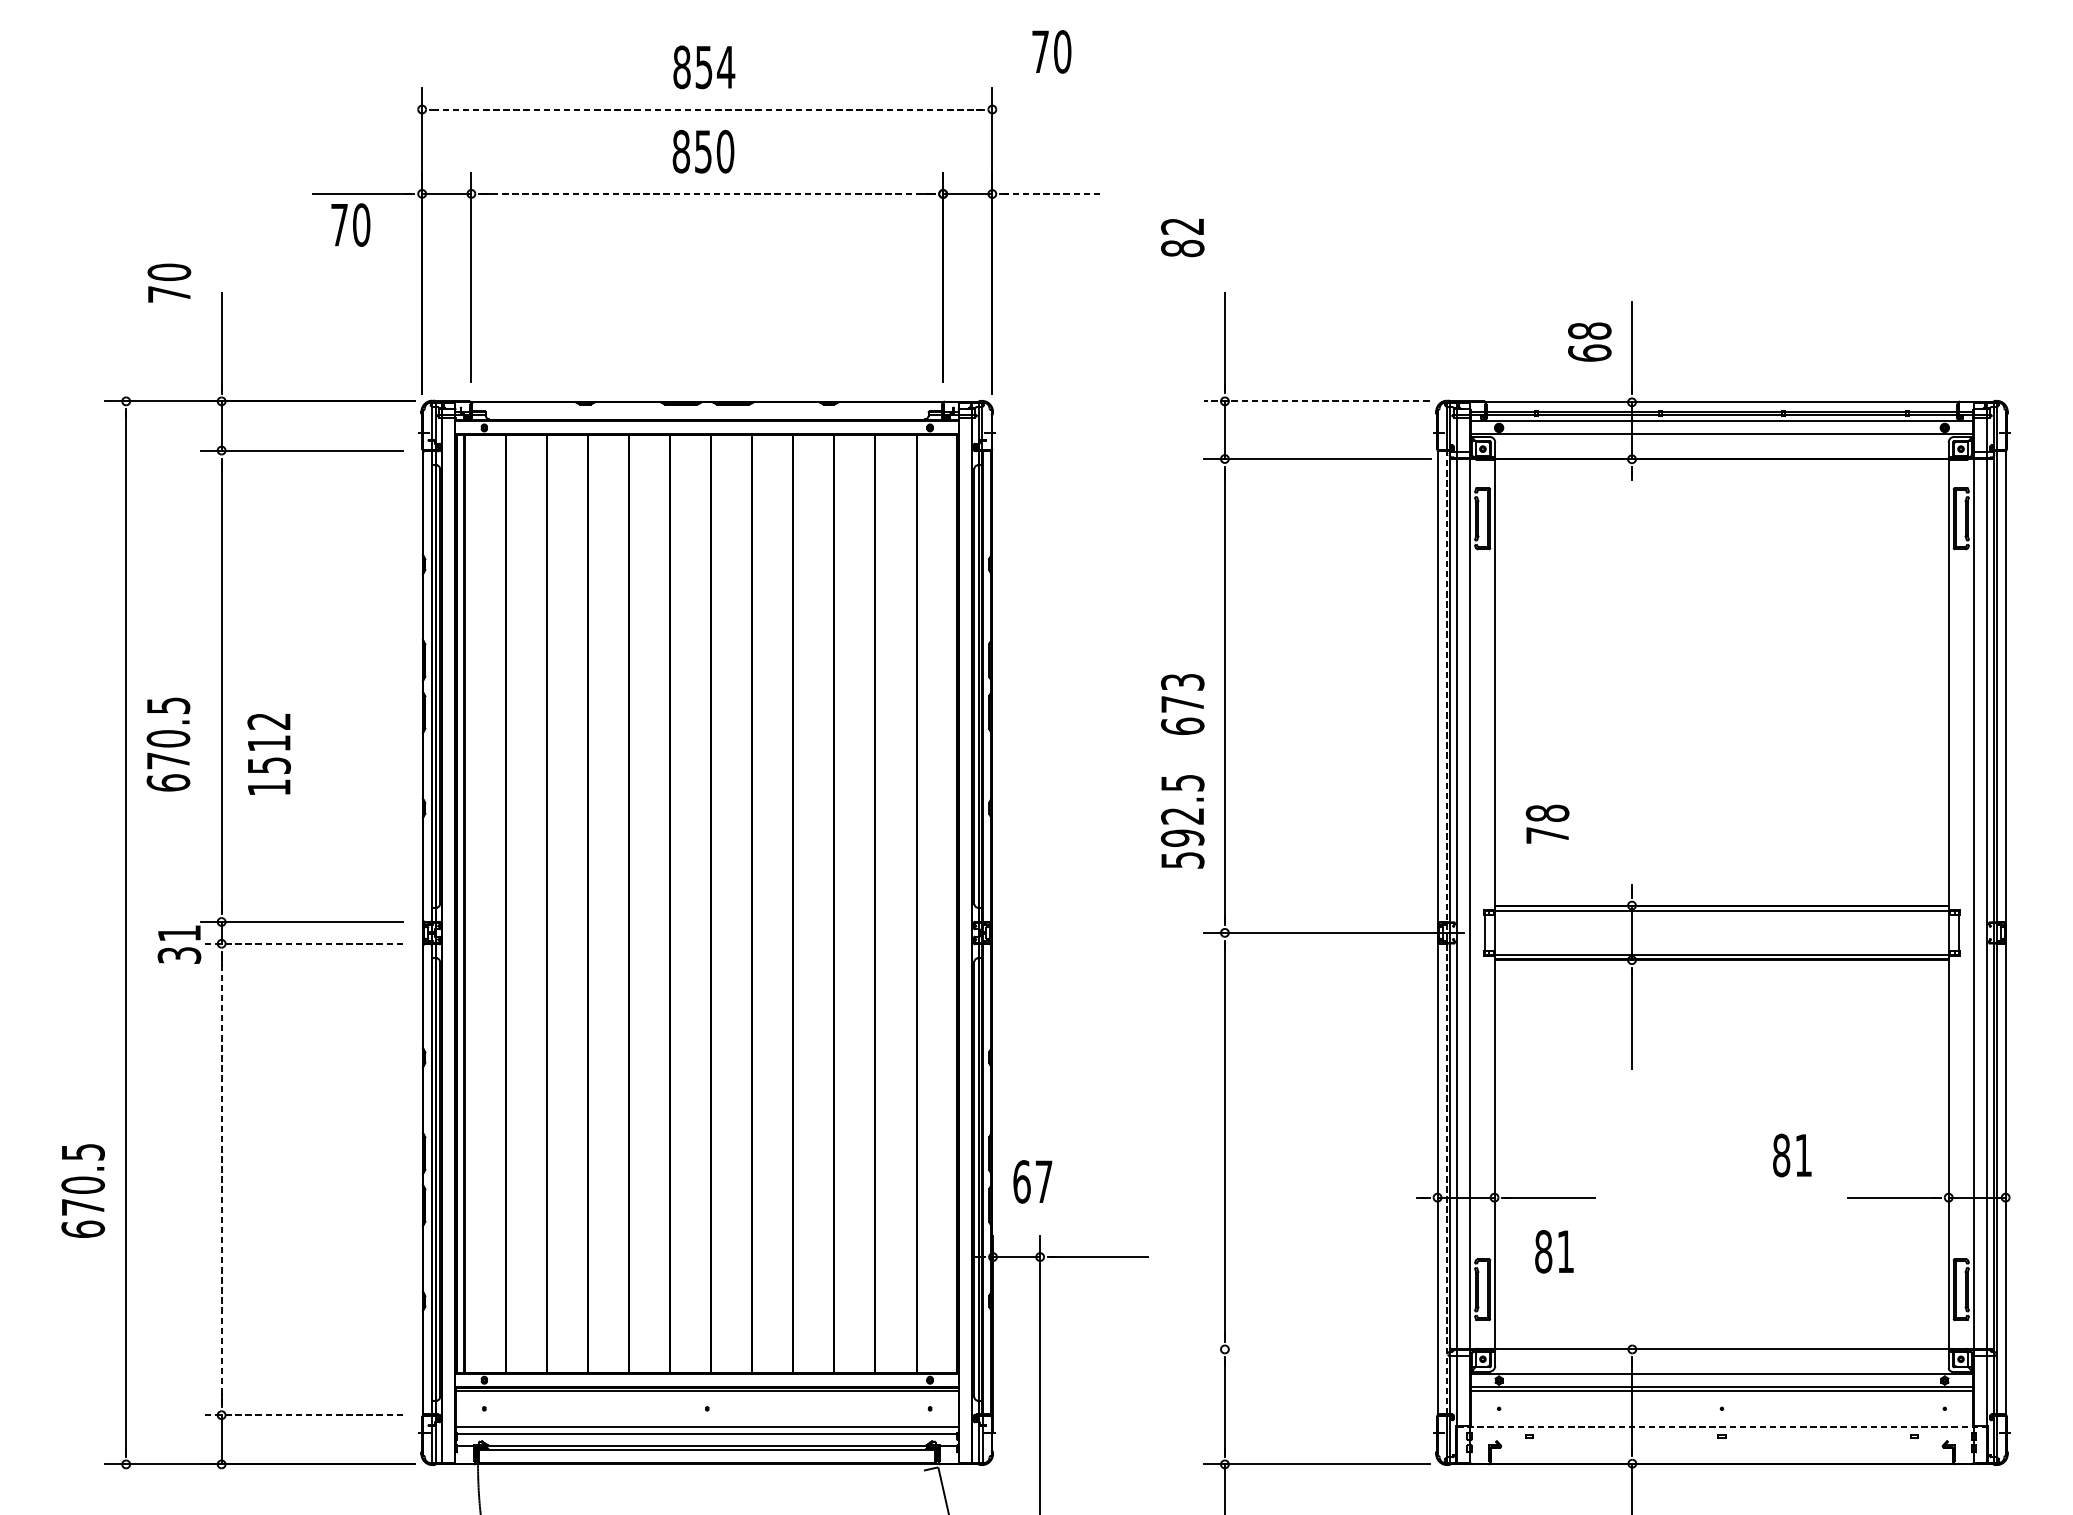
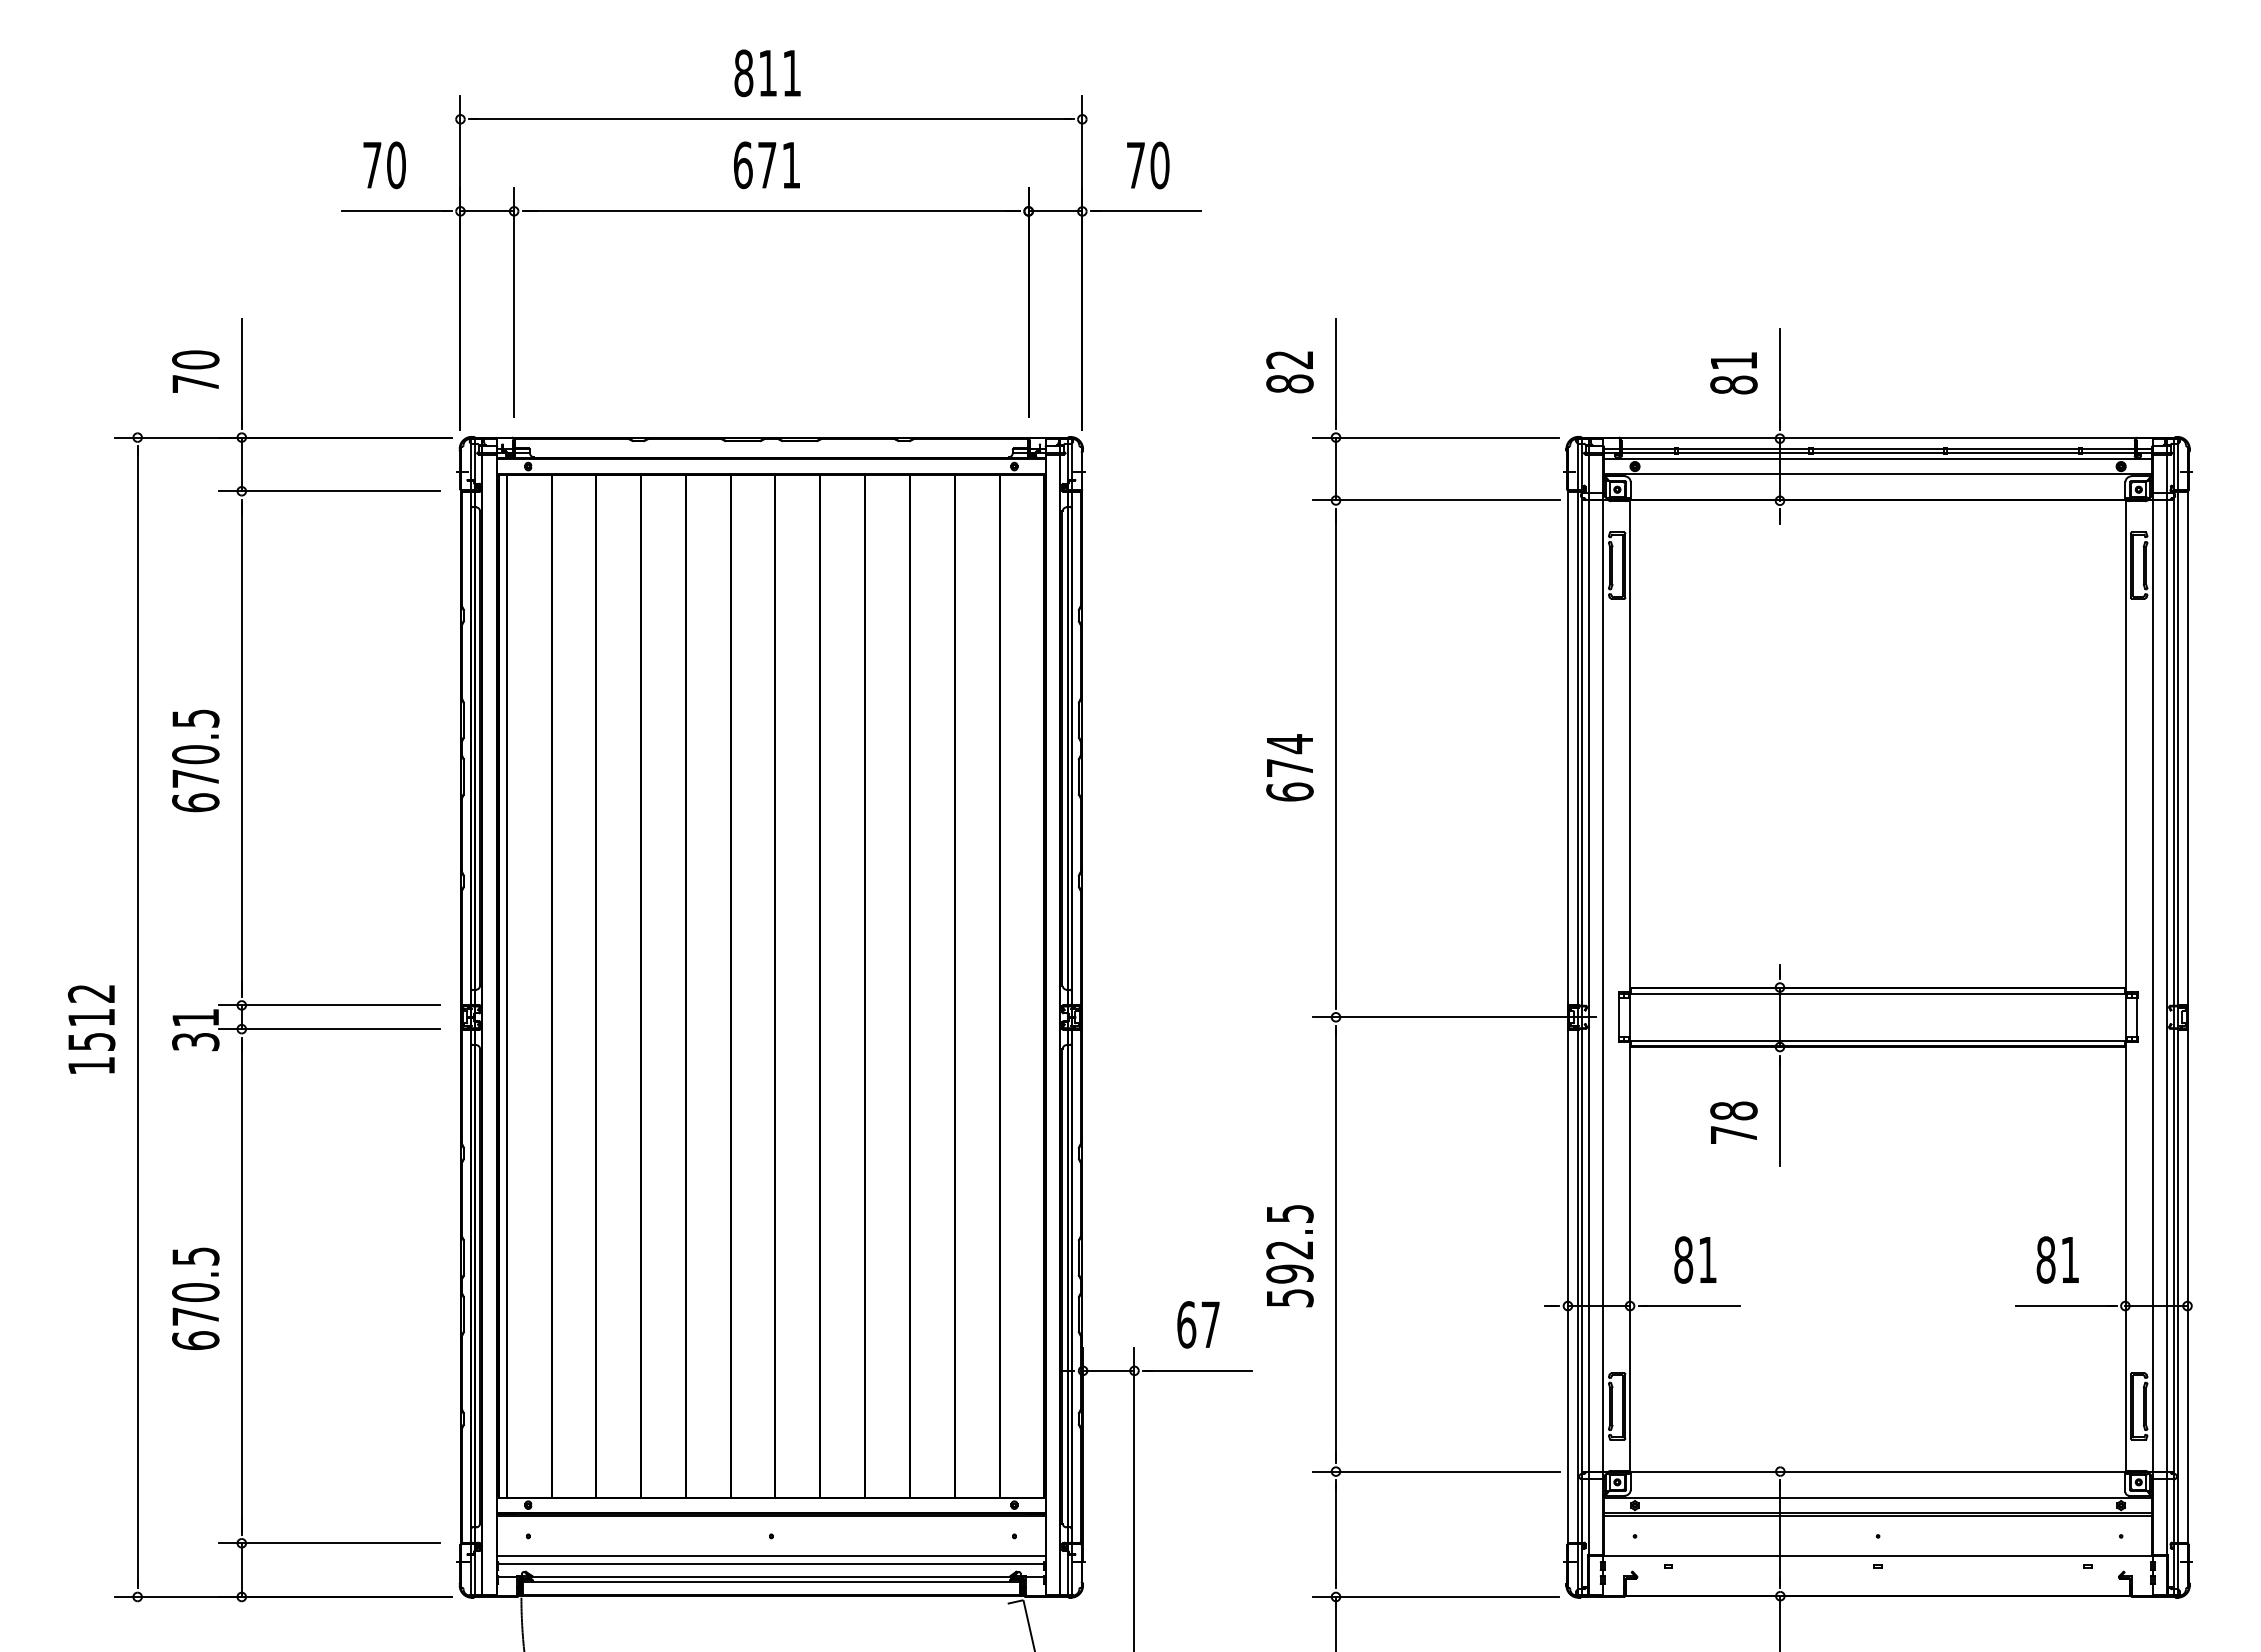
text: (1052, 51) -> (1148, 165), moved
text: (715, 67) -> (780, 73), 854 -> 811
line: (707, 109) -> (771, 119), dashed -> solid
text: (702, 151) -> (766, 165), 850 -> 671
line: (707, 194) -> (771, 211), dashed -> solid
line: (1052, 194) -> (1147, 211), dashed -> solid
text: (350, 225) -> (384, 165), moved
text: (1182, 238) -> (1289, 372), moved
text: (169, 283) -> (195, 371), moved
text: (1589, 341) -> (1733, 372), 68 -> 81
line: (1316, 401) -> (1435, 437), dashed -> solid
text: (1182, 682) -> (1289, 744), 673 -> 674
text: (168, 744) -> (195, 760), moved
text: (269, 754) -> (91, 1029), moved
text: (1182, 822) -> (1289, 1256), moved
text: (1547, 823) -> (1733, 1122), moved
line: (1446, 932) -> (1577, 1016), dashed -> solid
line: (301, 944) -> (328, 1029), dashed -> solid
text: (1792, 1154) -> (2057, 1259), moved
line: (221, 1179) -> (241, 1286), dashed -> solid
text: (1032, 1181) -> (1198, 1324), moved
text: (82, 1190) -> (195, 1298), moved
text: (1554, 1251) -> (1695, 1259), moved
line: (1317, 1349) -> (1436, 1471), added
line: (301, 1415) -> (328, 1543), dashed -> solid
line: (1721, 1427) -> (1877, 1556), dashed -> solid

